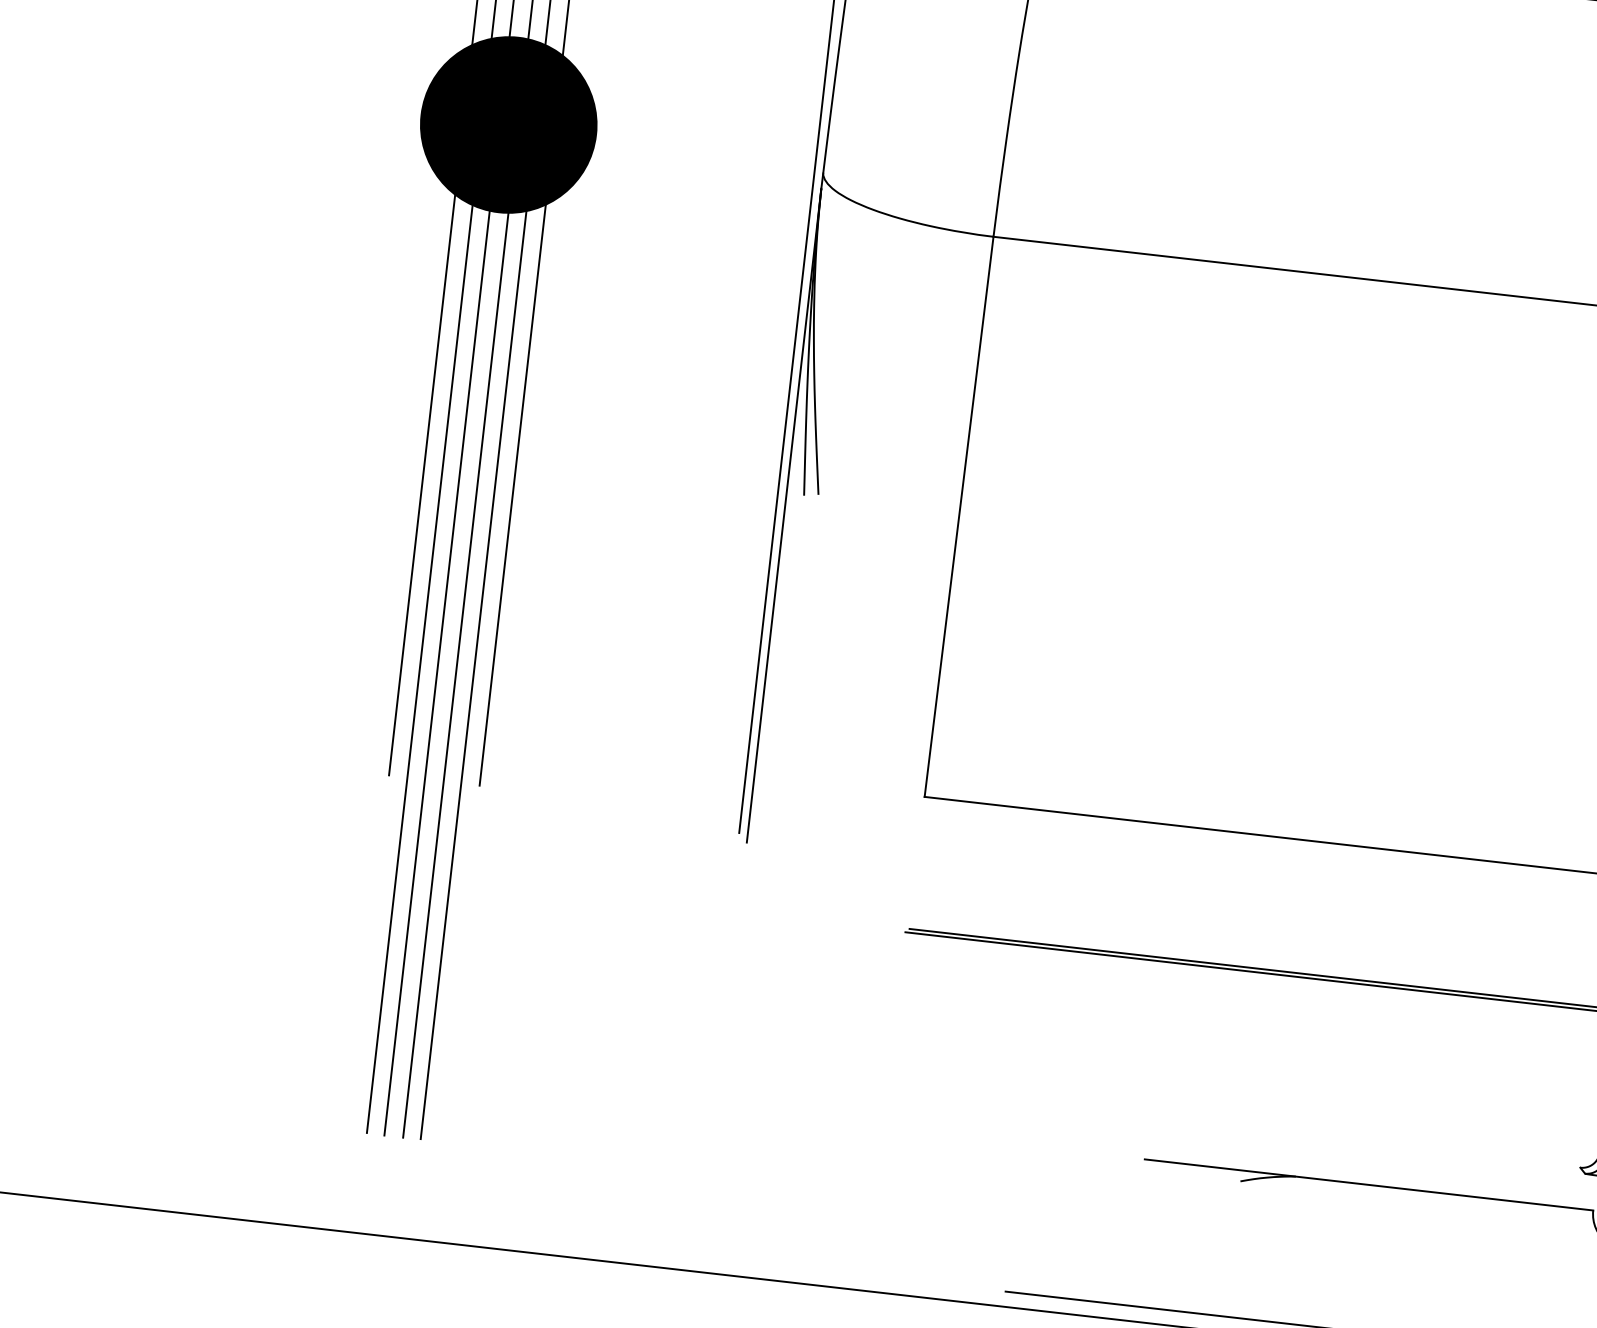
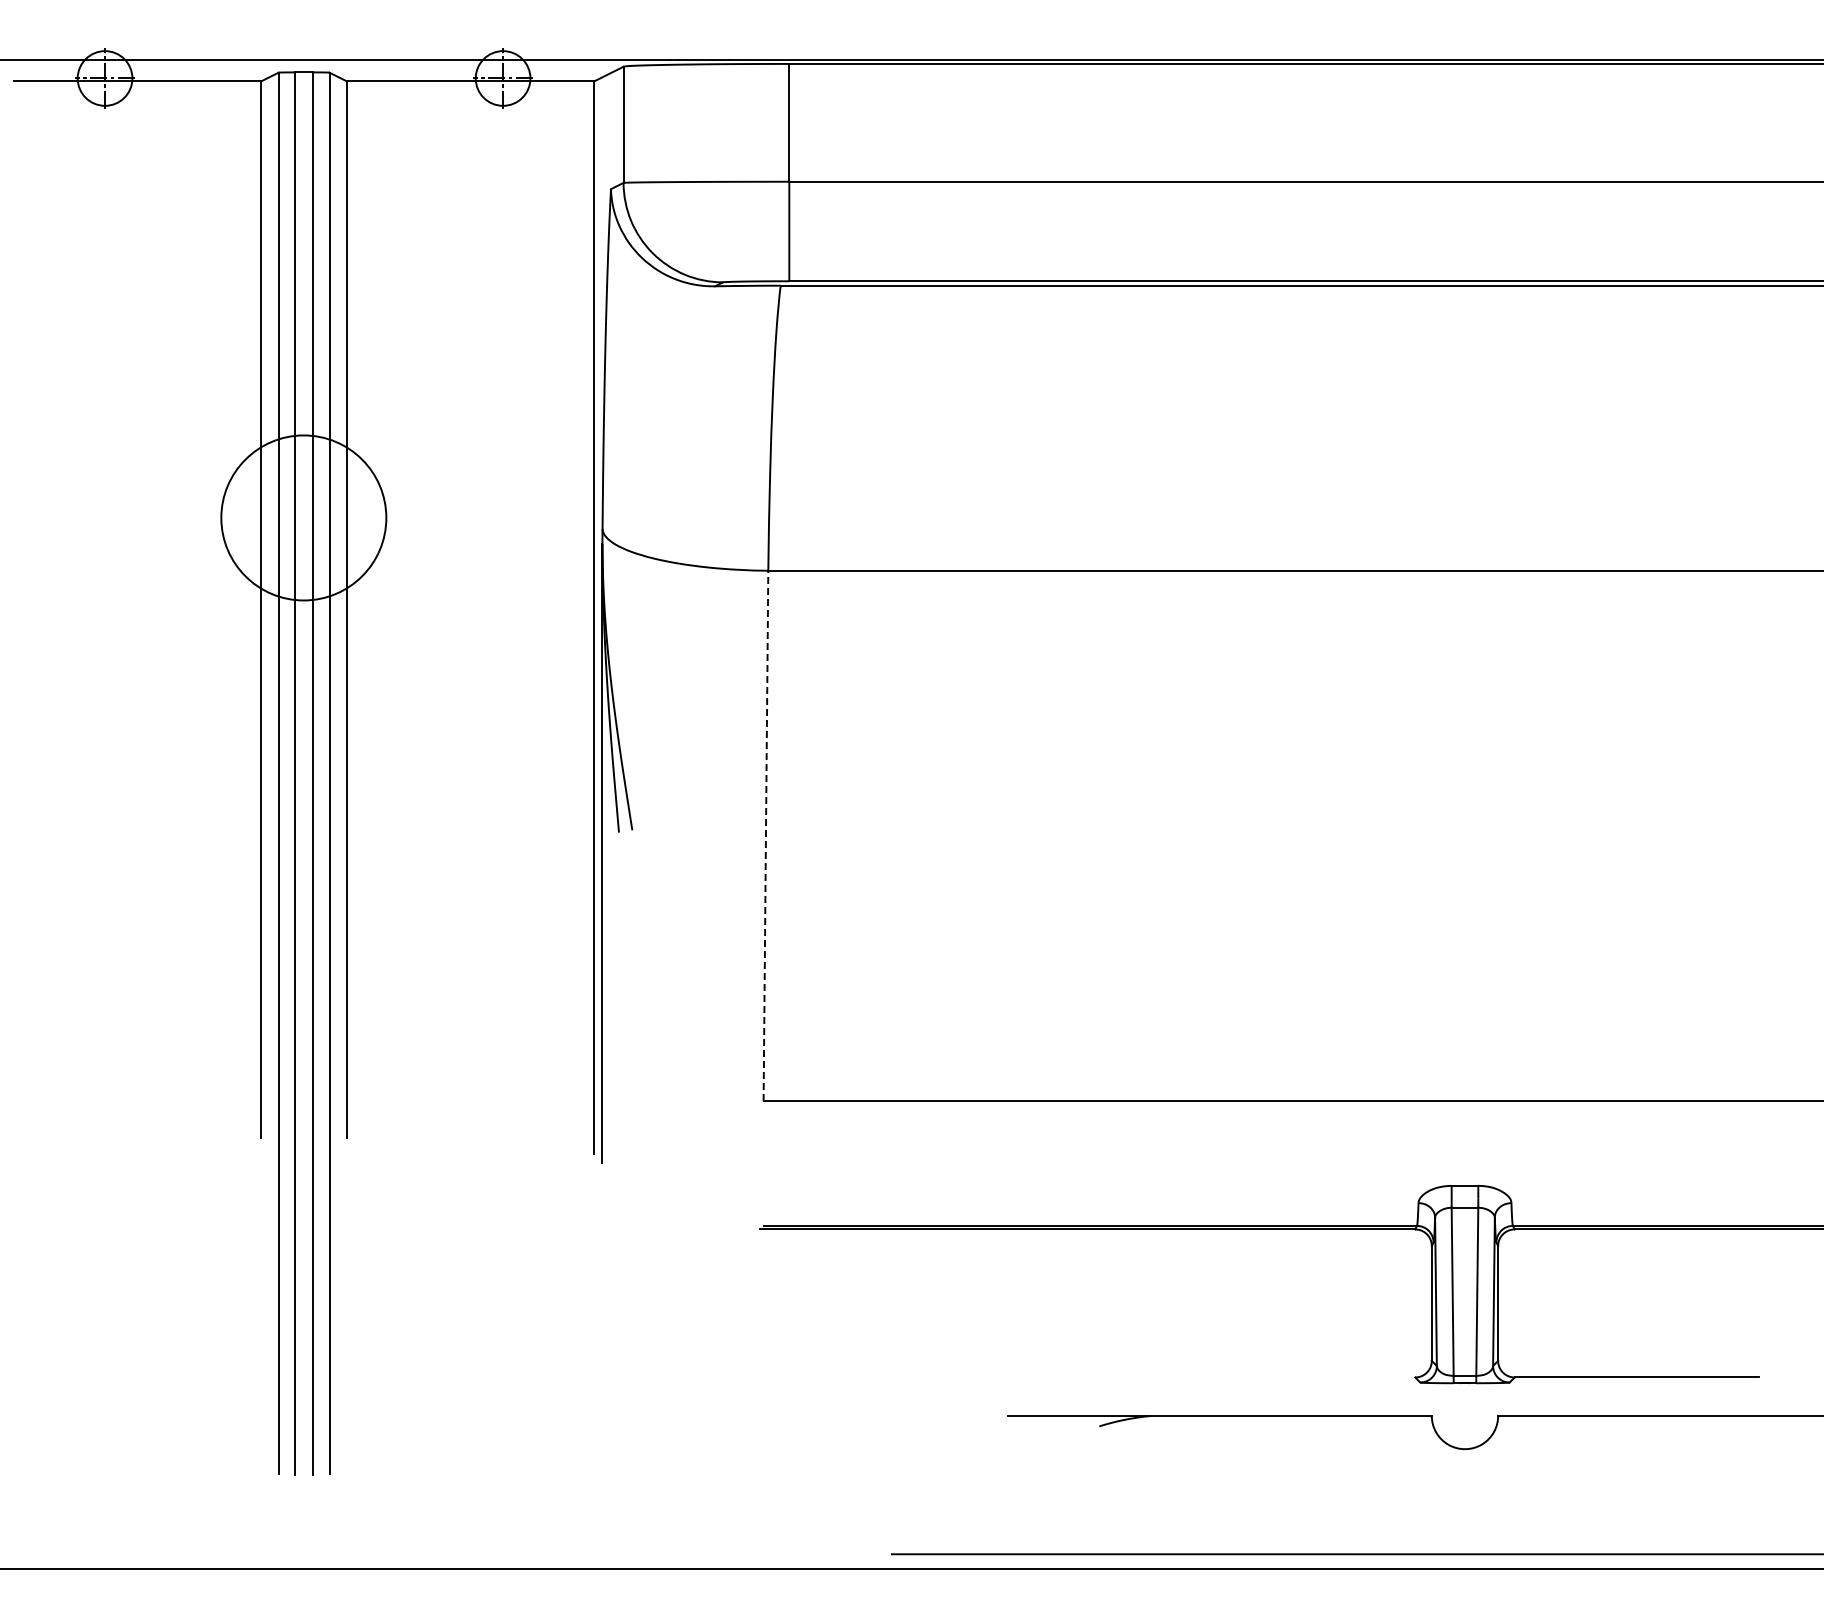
fill: (508, 124) -> (303, 517), removed
line: (958, 516) -> (765, 835), solid -> dashed

